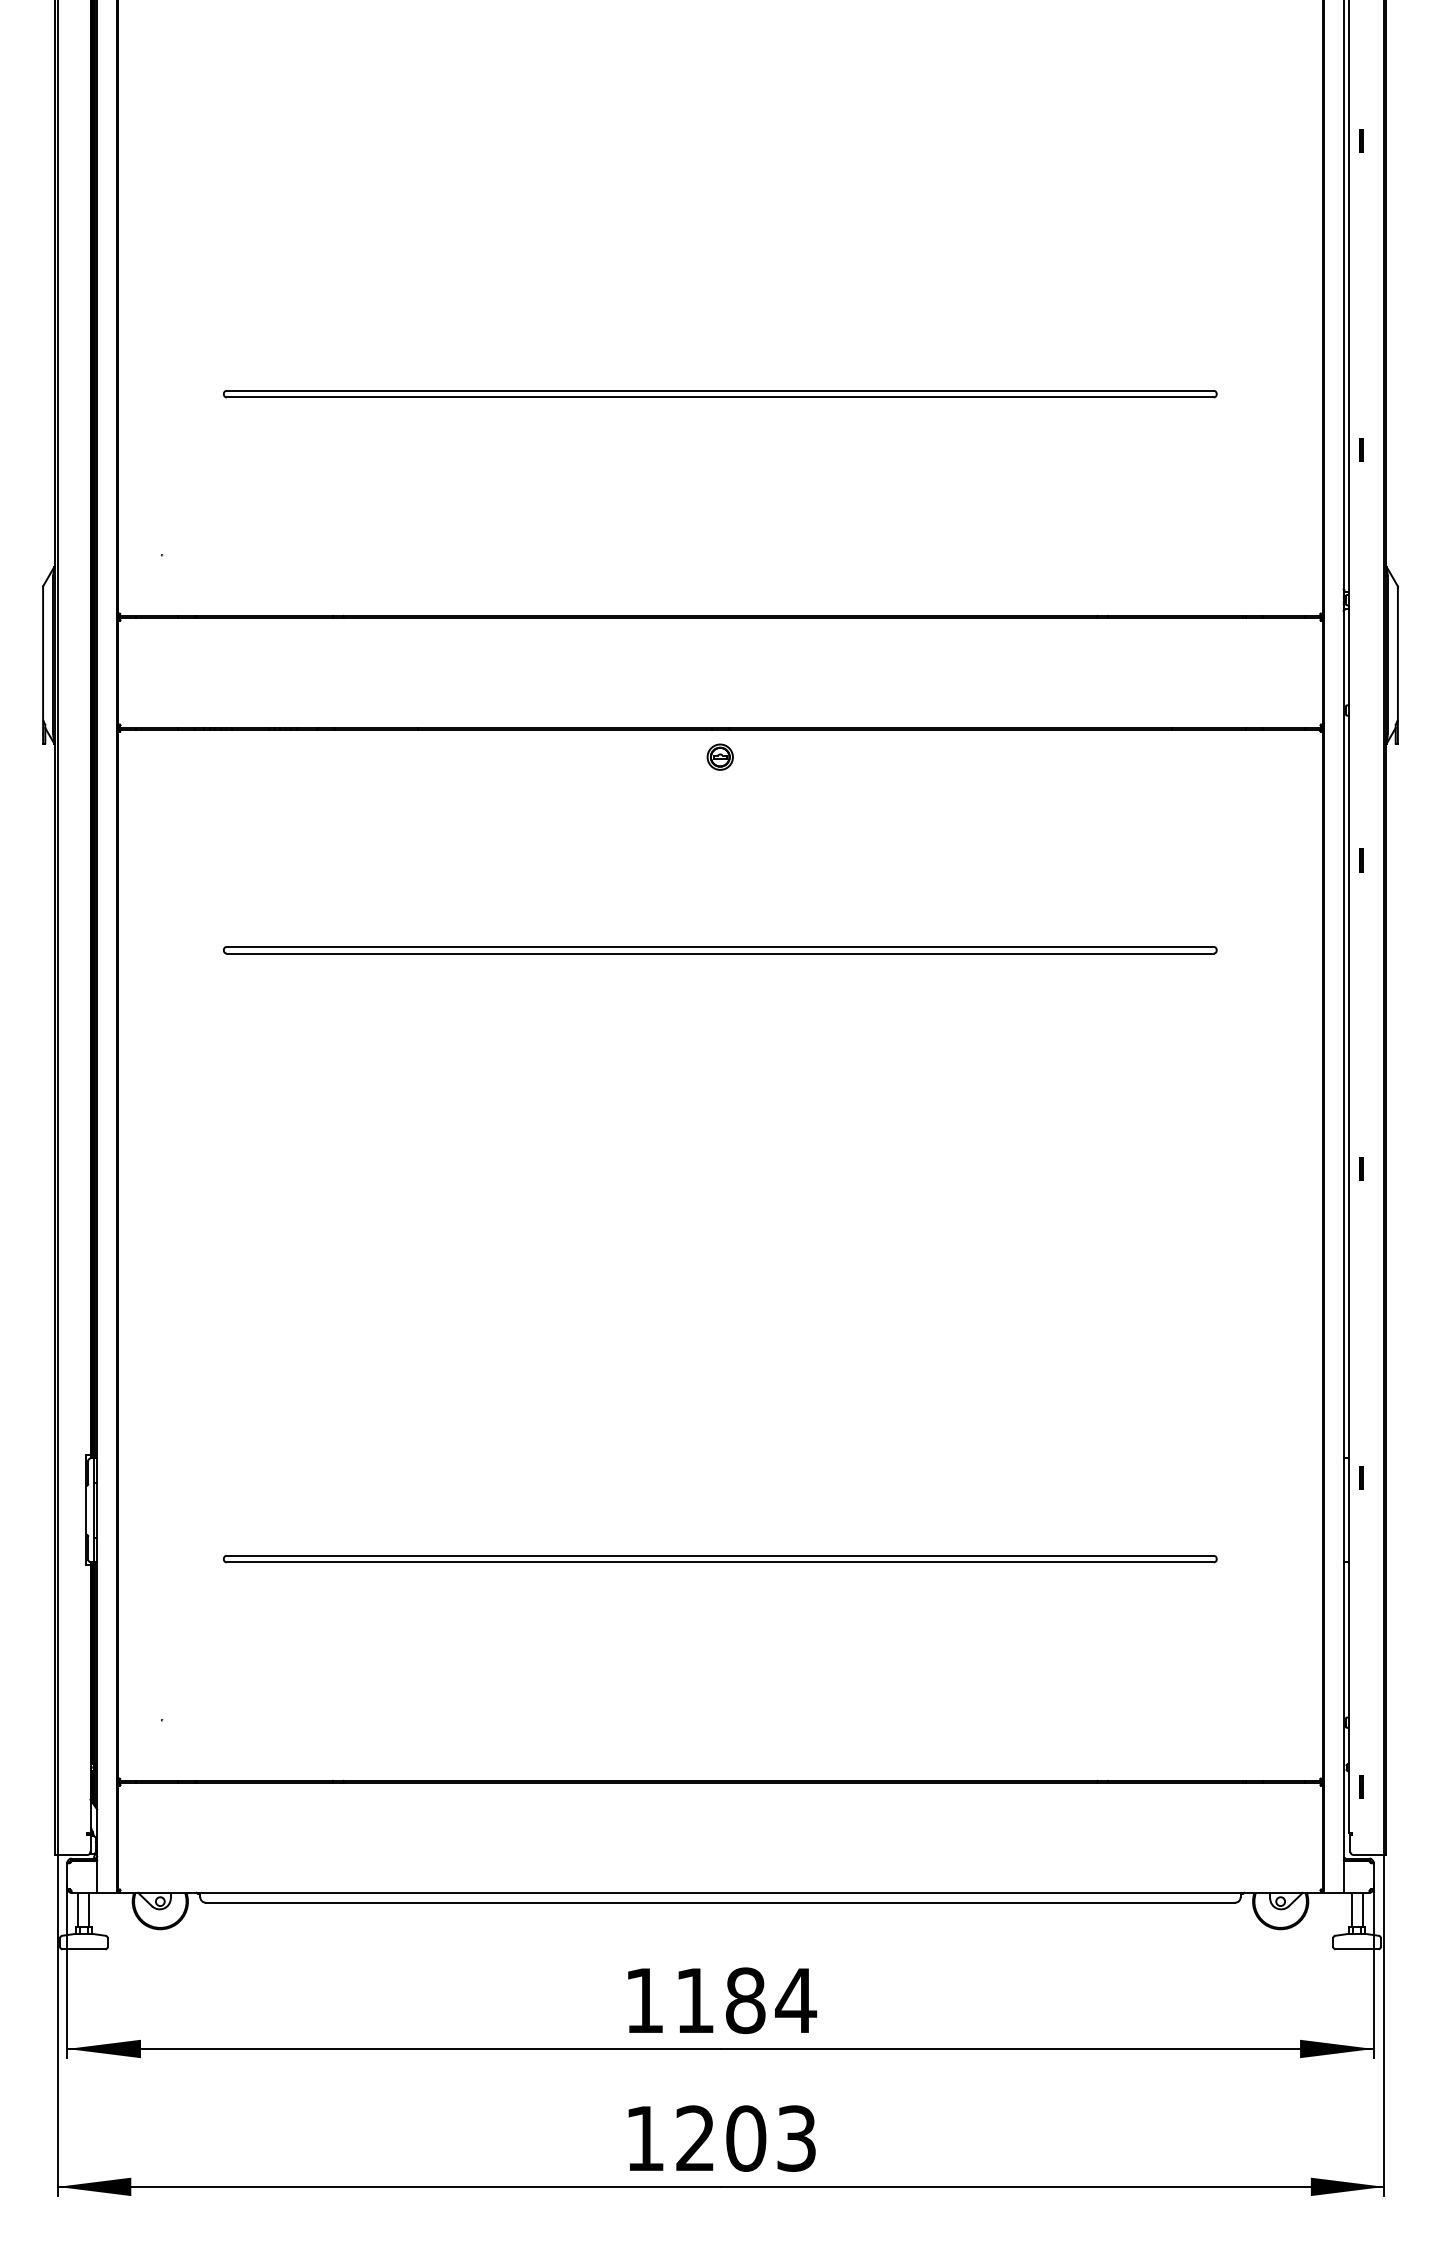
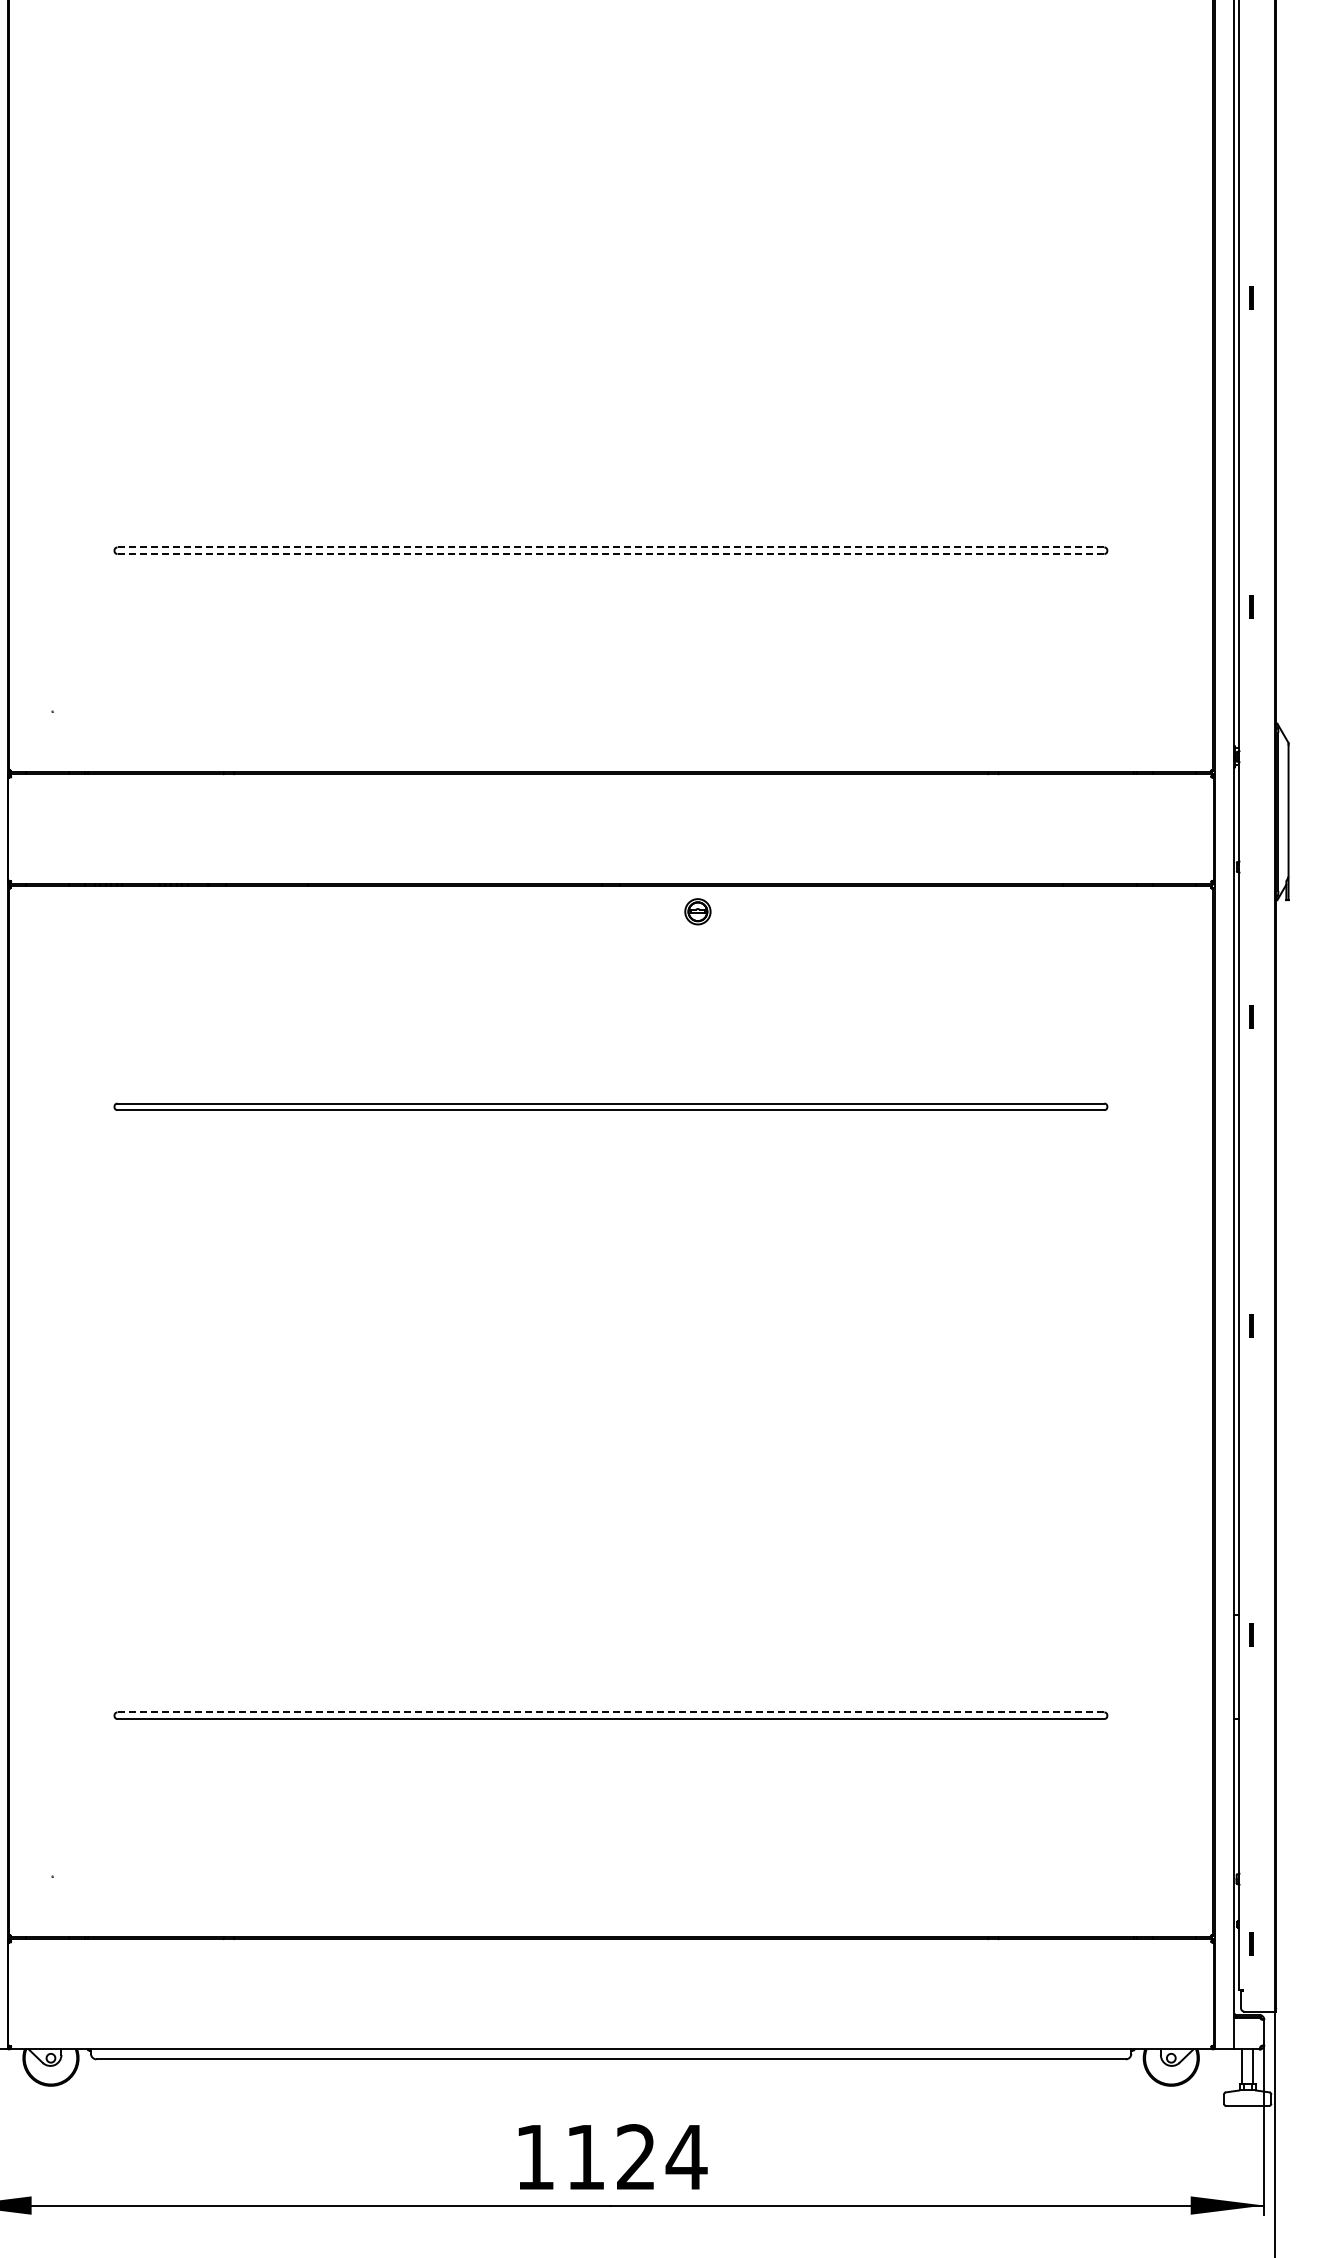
line: (719, 390) -> (610, 547), solid -> dashed
line: (719, 397) -> (610, 554), solid -> dashed
part: (719, 756) -> (697, 911), moved
line: (719, 1555) -> (610, 1712), solid -> dashed
text: (745, 2000) -> (636, 2157), 1184 -> 1124

